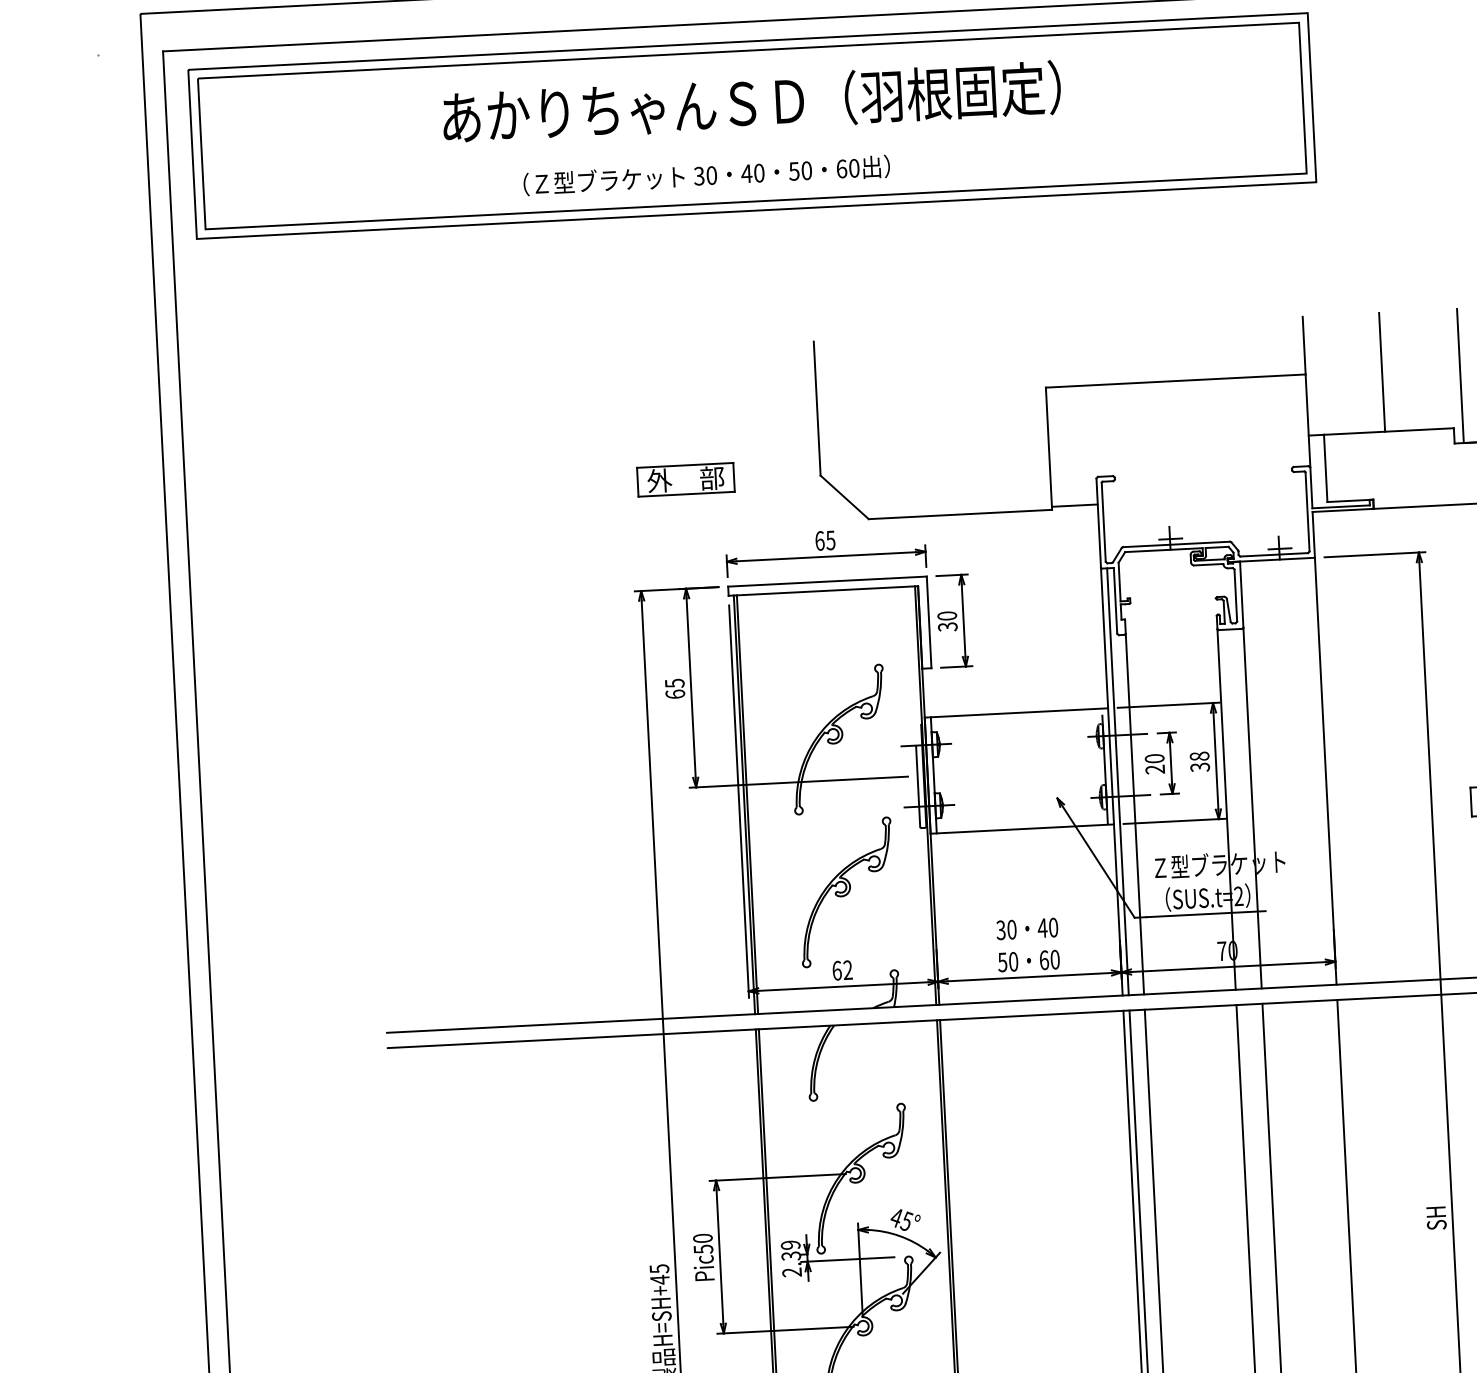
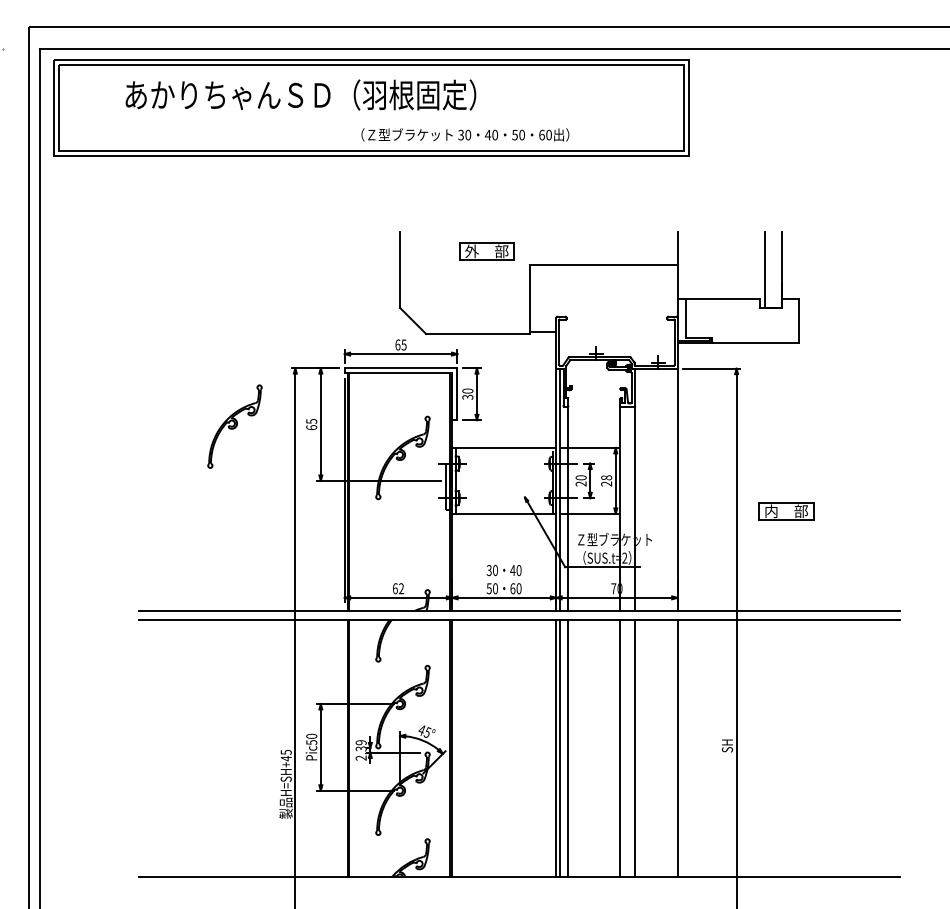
text: (750, 101) -> (300, 94), moved
text: (706, 174) -> (465, 134), moved
line: (1381, 372) -> (720, 265), removed
part: (685, 479) -> (486, 251), moved
text: (1201, 766) -> (607, 483), 38 -> 28
part: (845, 892) -> (234, 426), moved

